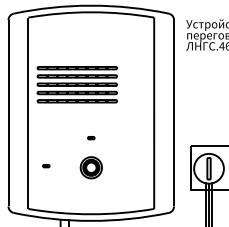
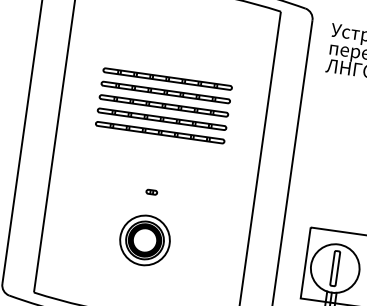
part: (76, 84) -> (162, 105), moved
part: (46, 166) -> (72, 227), removed
part: (91, 167) -> (145, 239), size x1.43

